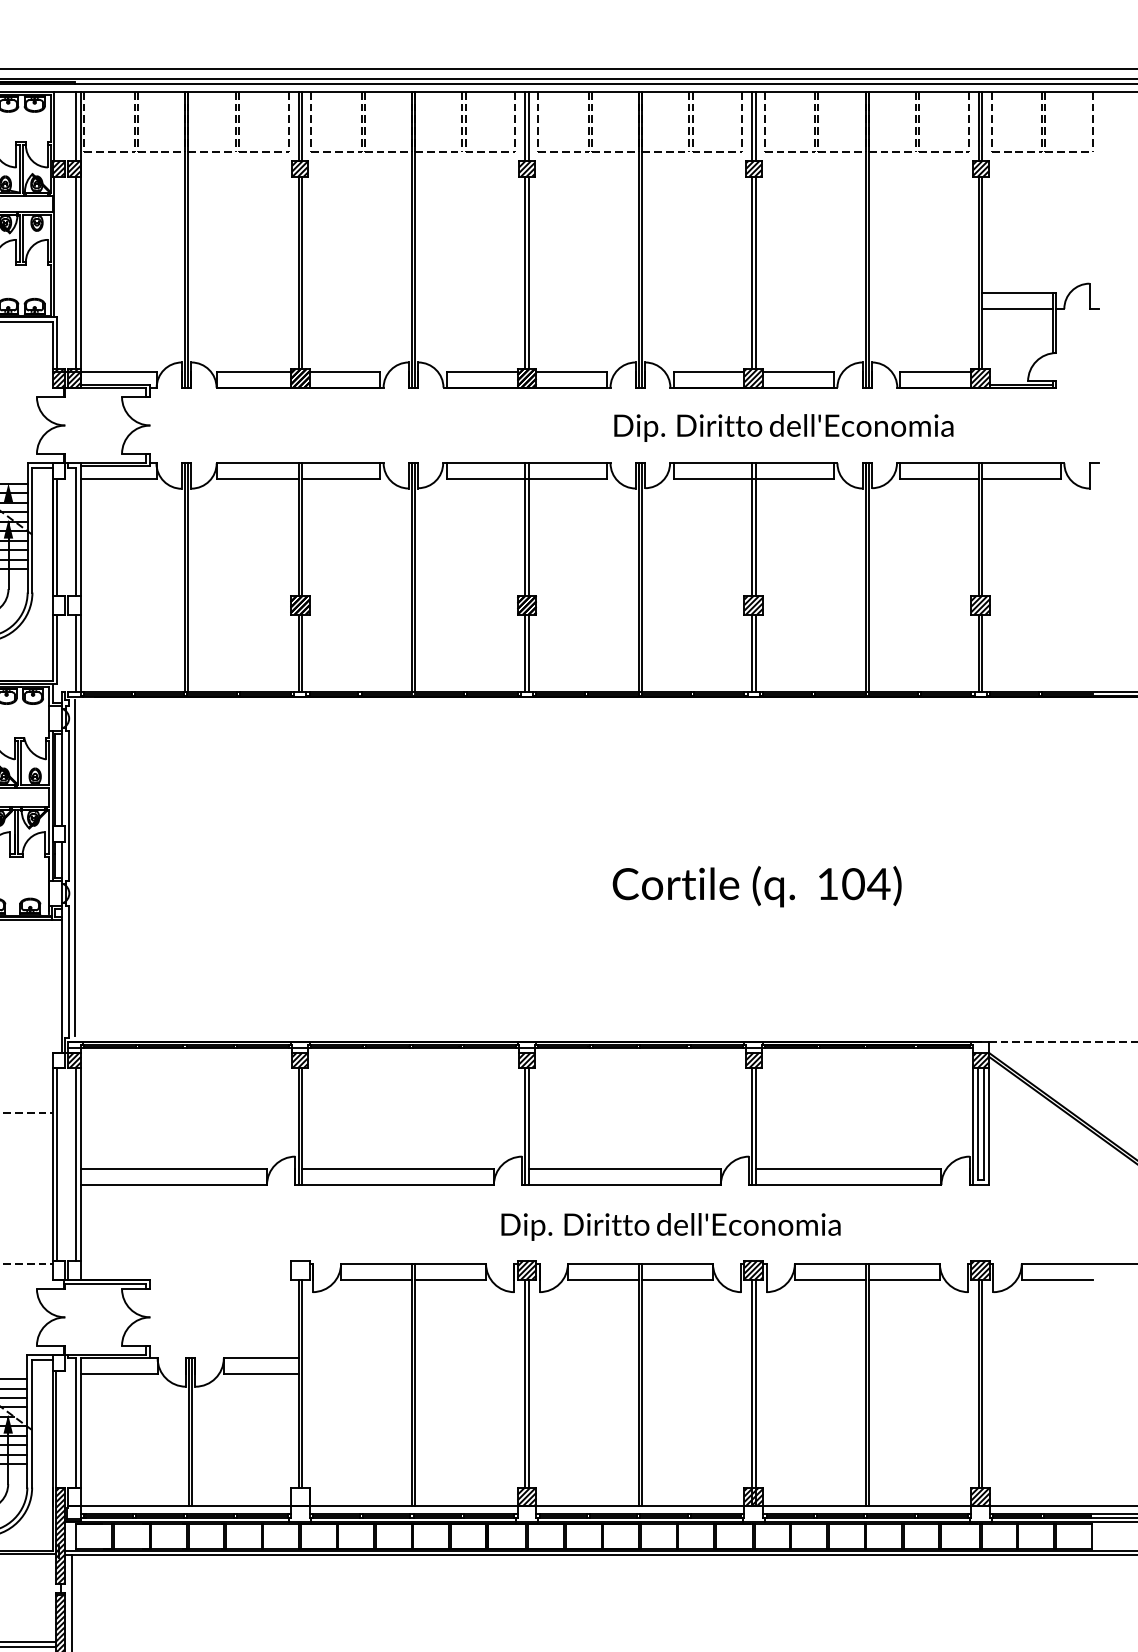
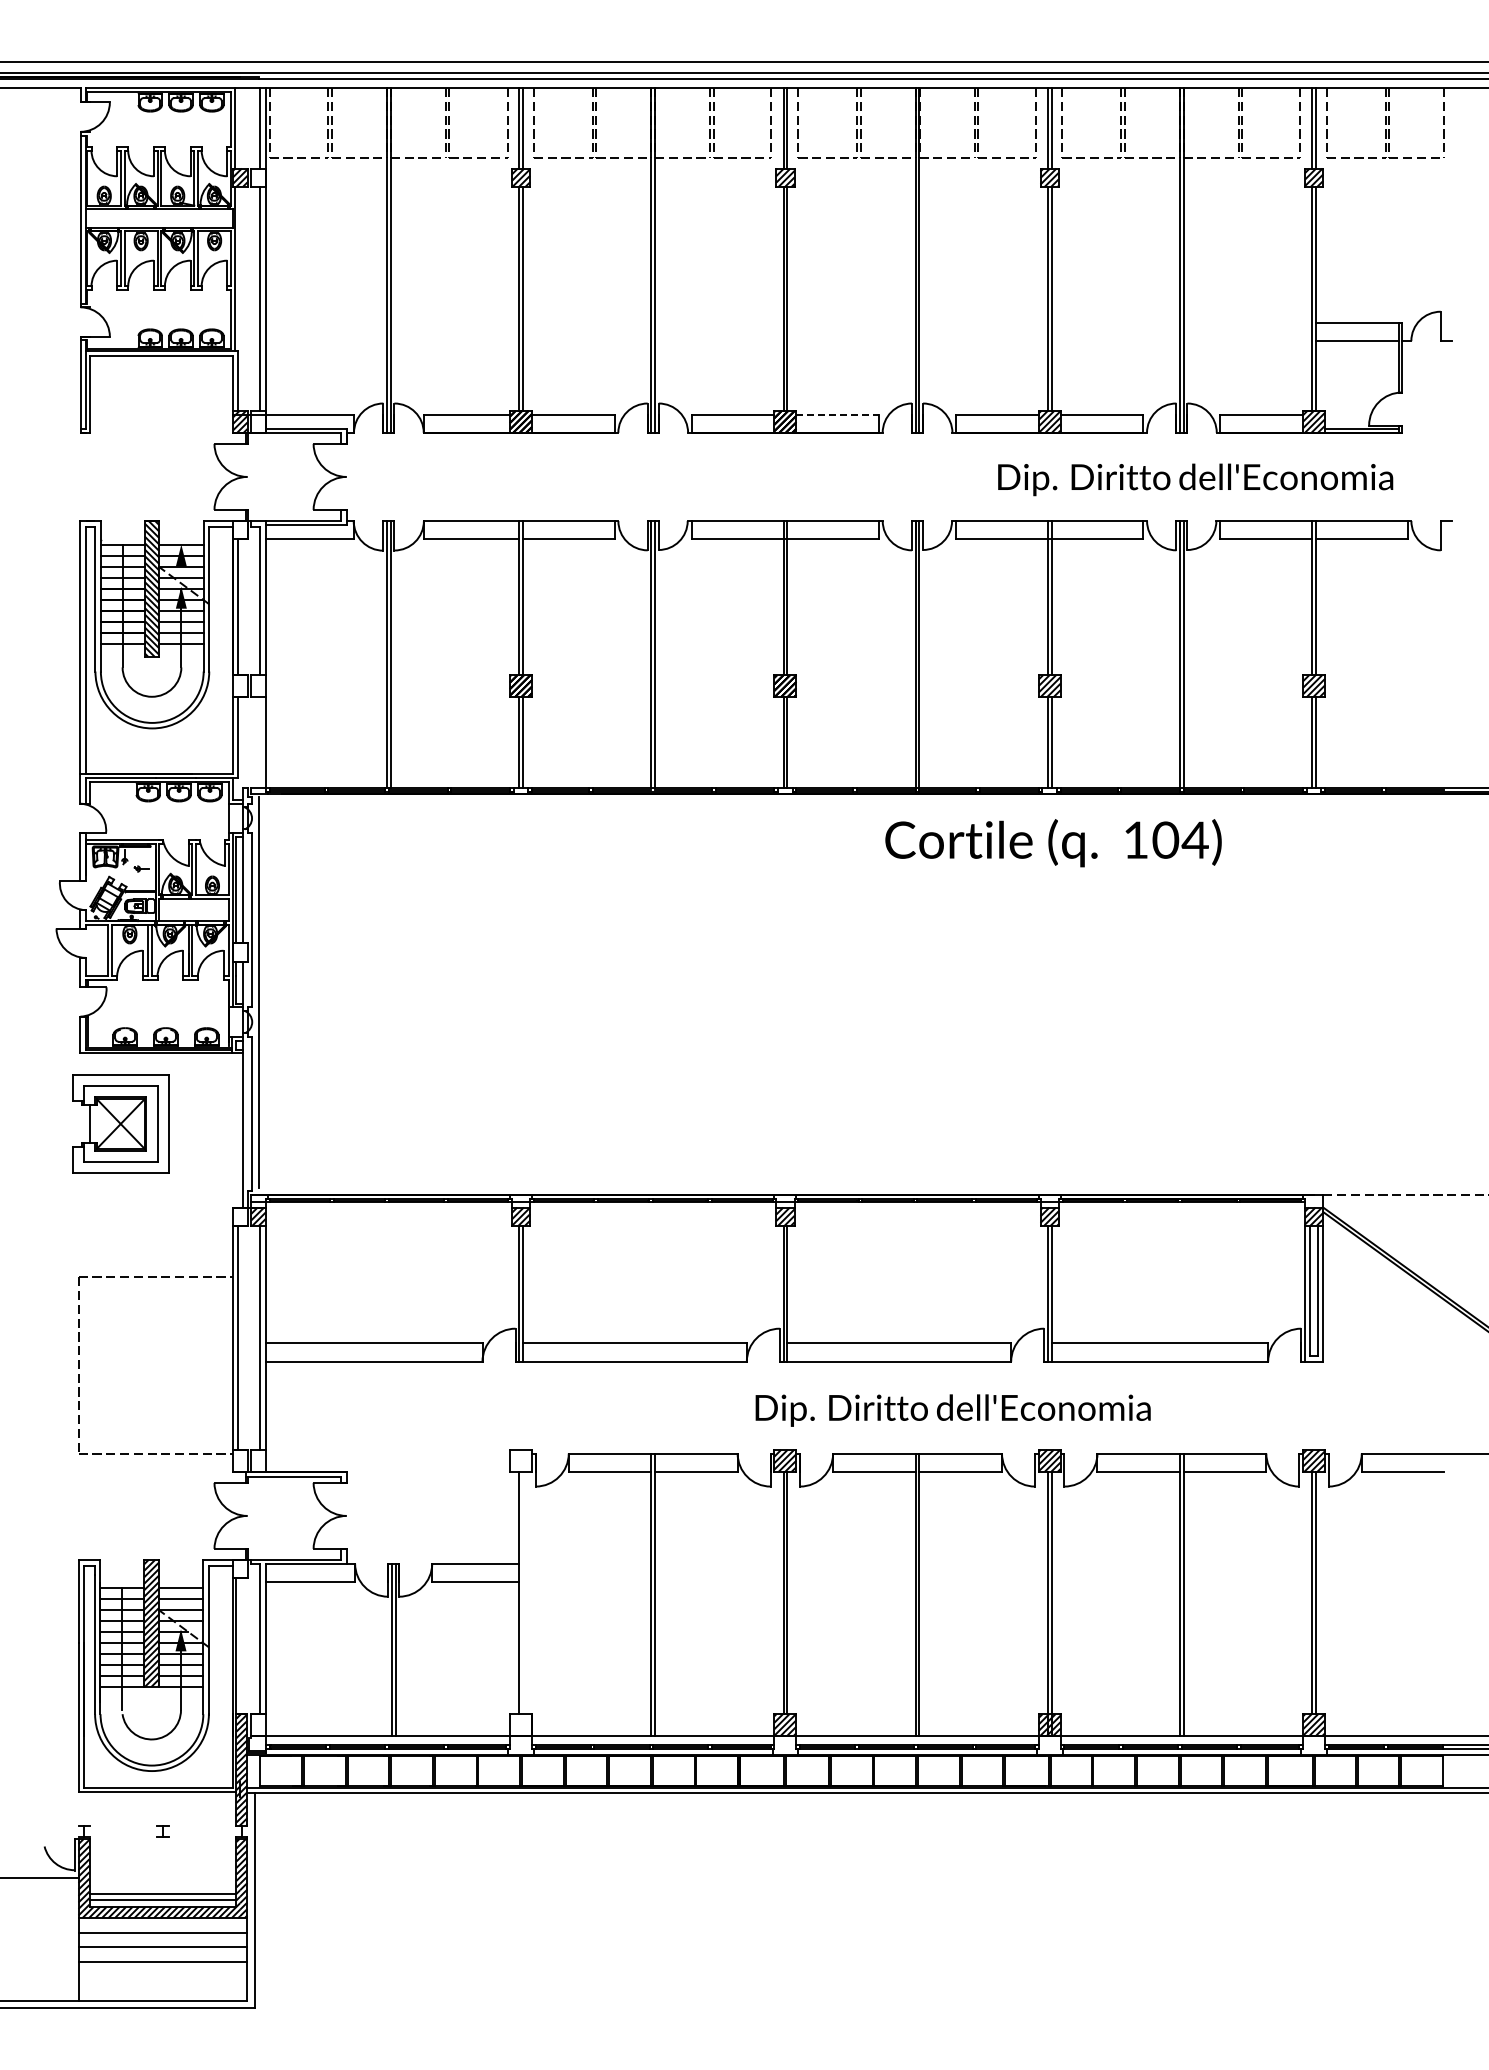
hatch: (74, 168) -> (258, 177), removed
line: (572, 371) -> (838, 414), solid -> dashed
hatch: (74, 377) -> (258, 421), removed
text: (783, 427) -> (1195, 479), moved
line: (76, 653) -> (260, 742), removed
text: (757, 886) -> (1053, 843), moved
line: (301, 1383) -> (522, 1592), removed

